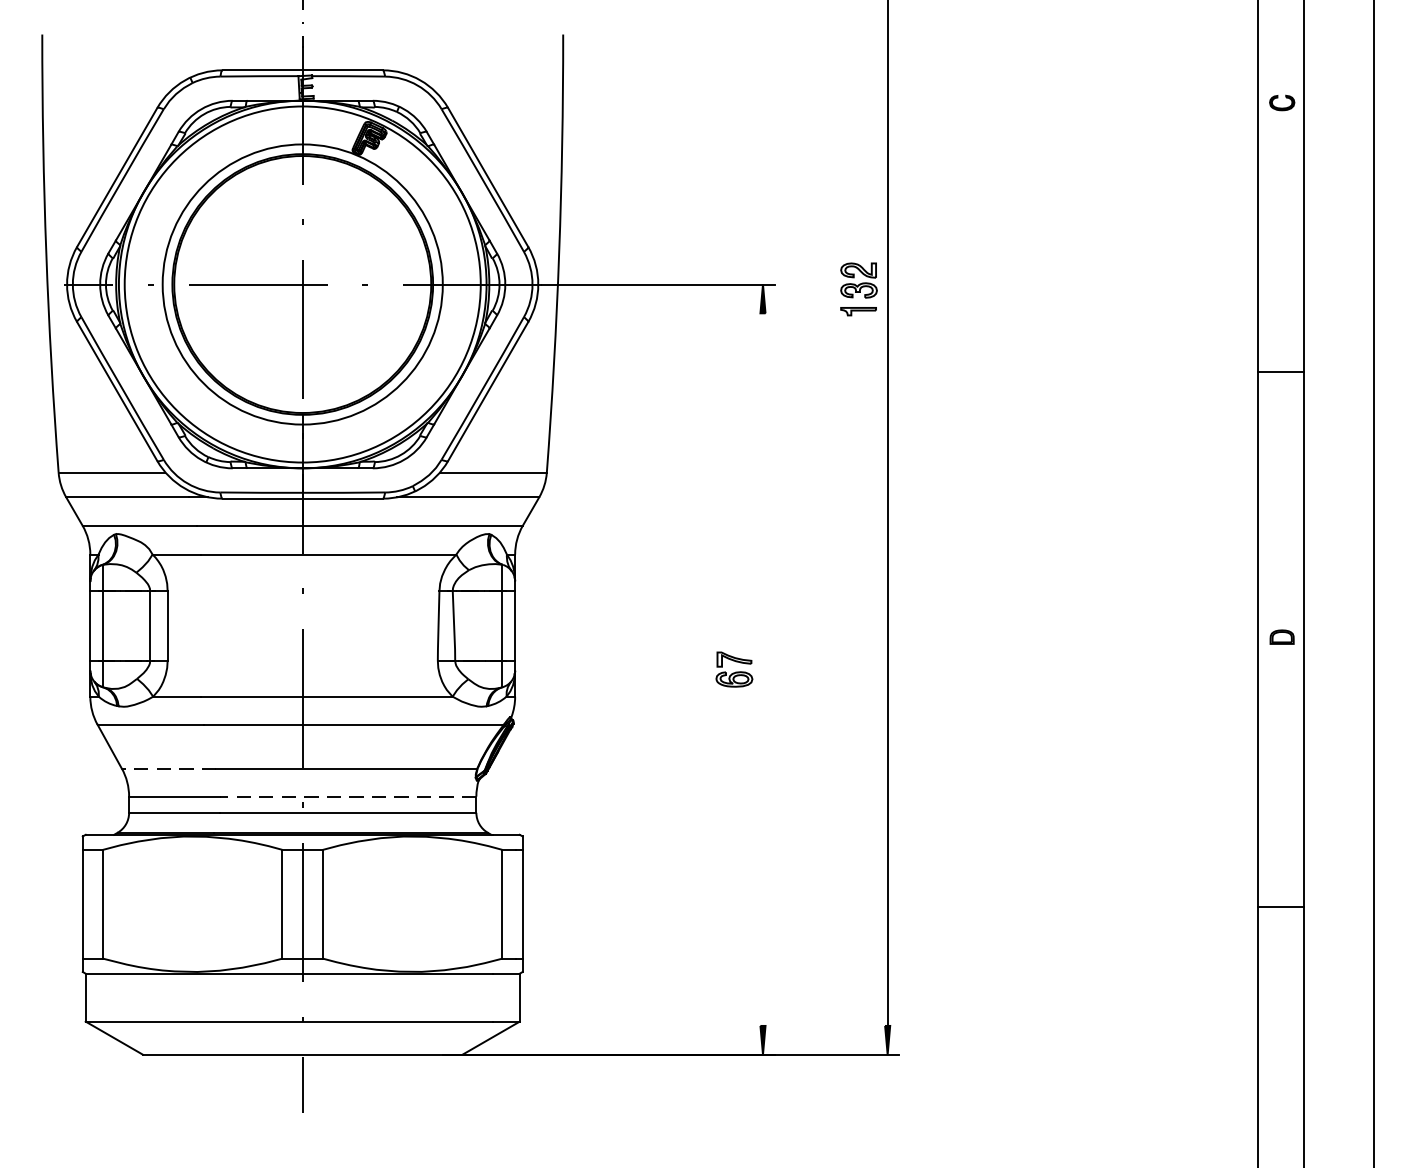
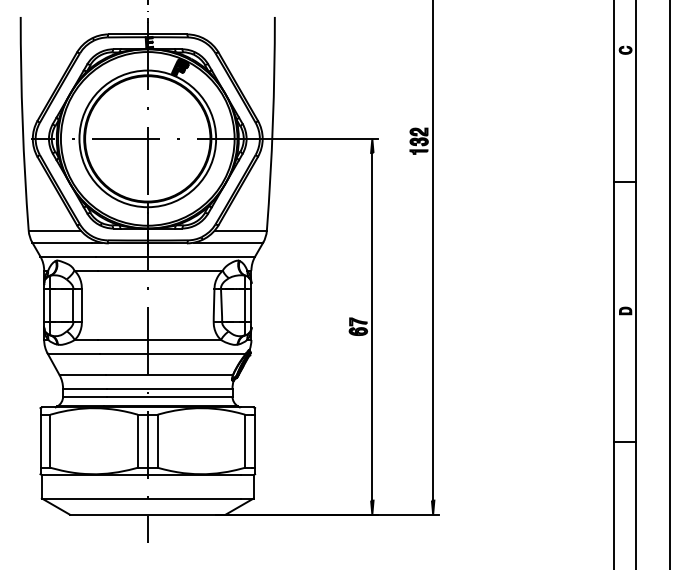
line: (763, 669) -> (372, 326), added
line: (168, 769) -> (82, 375), dashed -> solid
line: (347, 796) -> (169, 388), dashed -> solid

